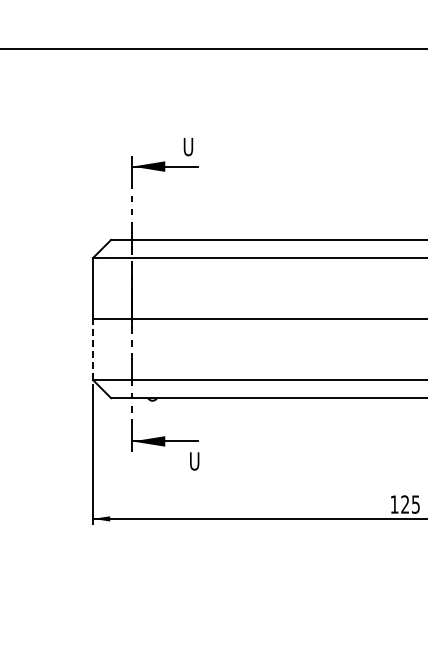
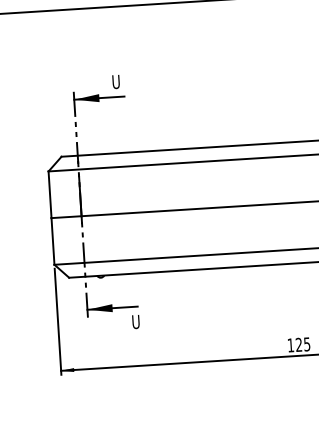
line: (93, 349) -> (53, 241), dashed -> solid

